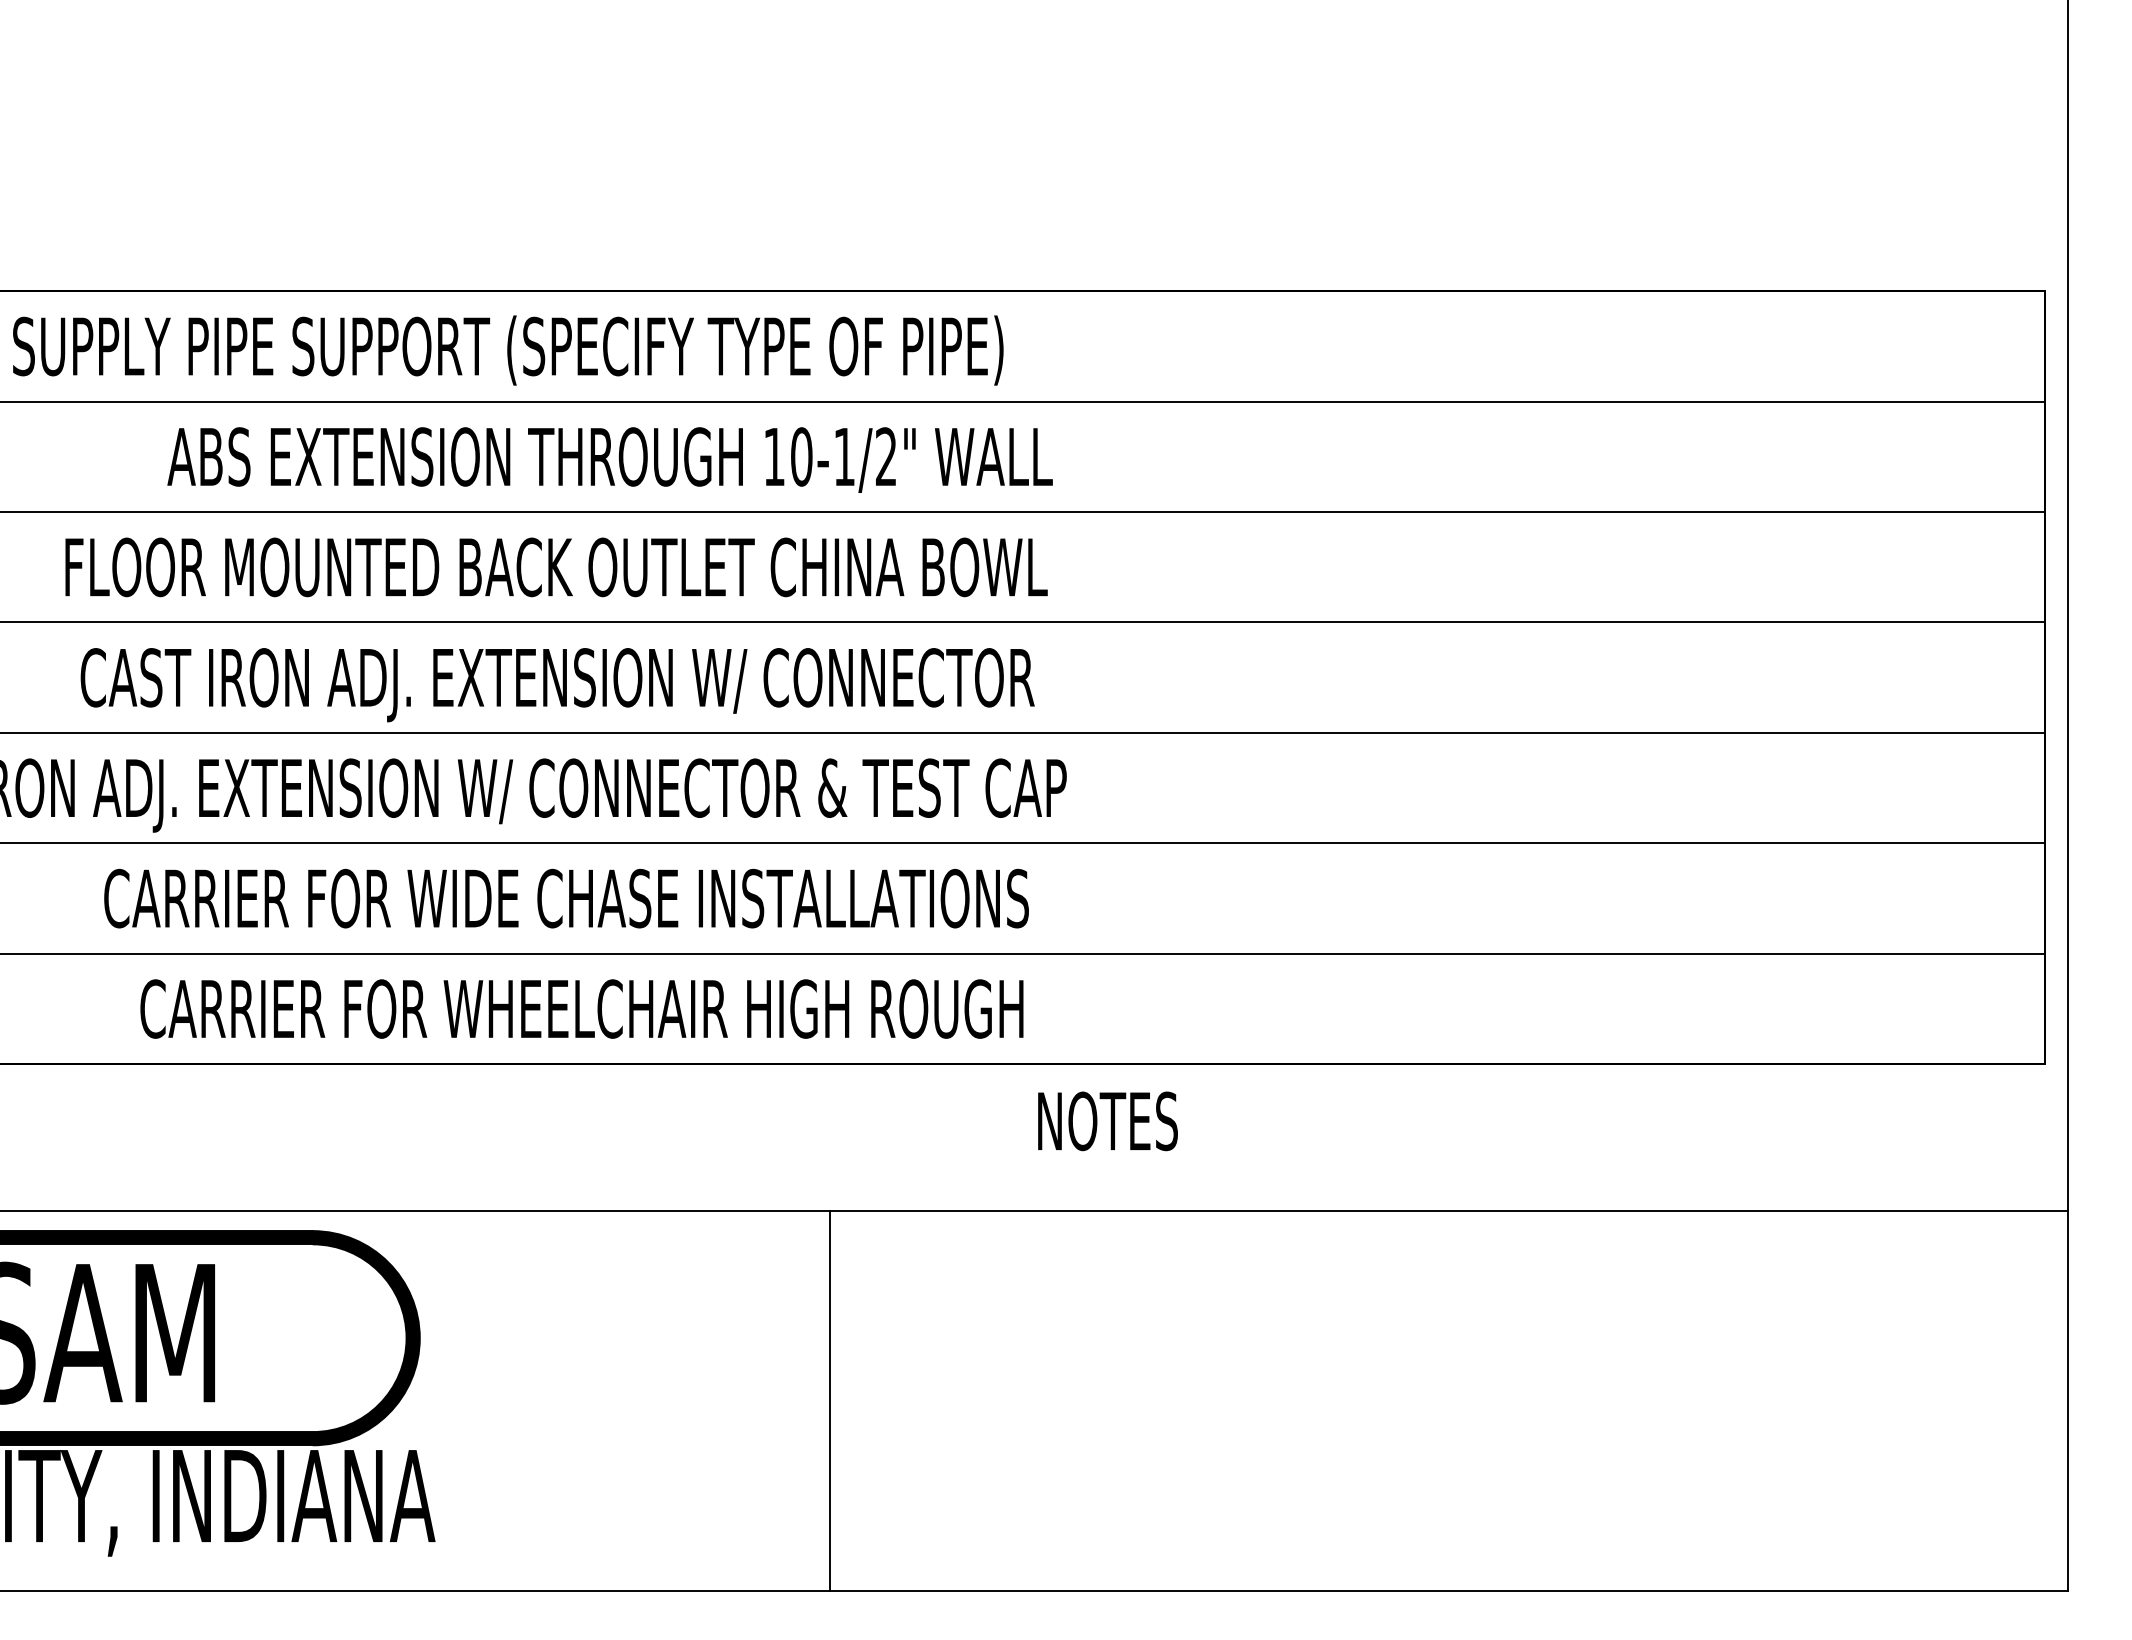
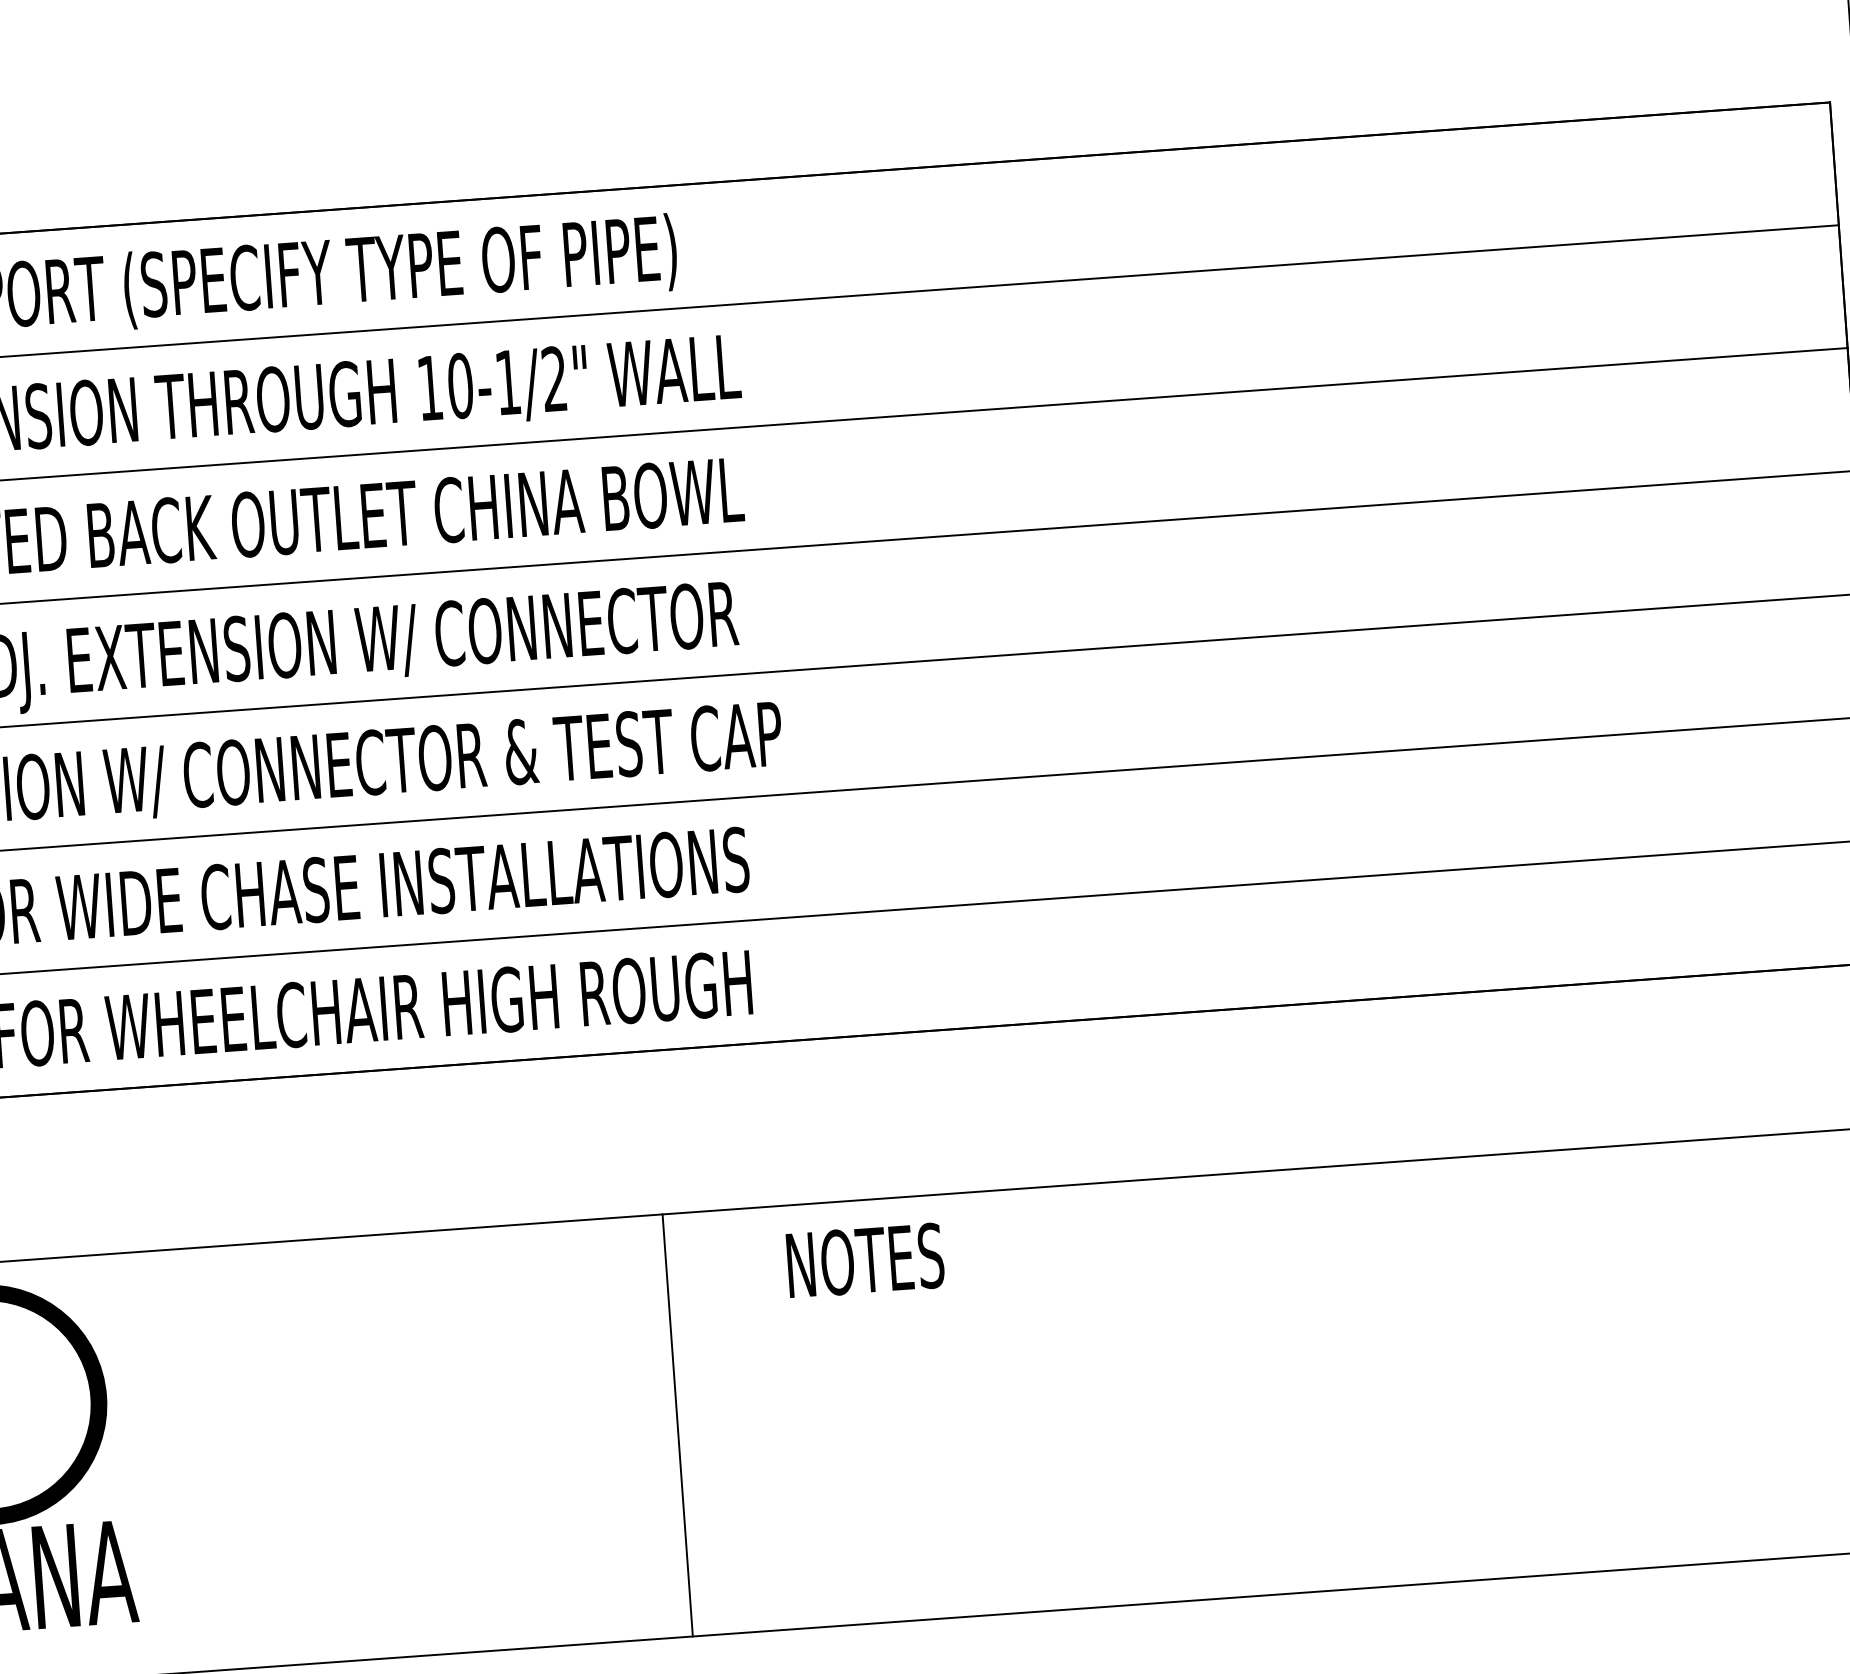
text: (1107, 1121) -> (865, 1260), moved
line: (830, 1400) -> (677, 1425), moved

